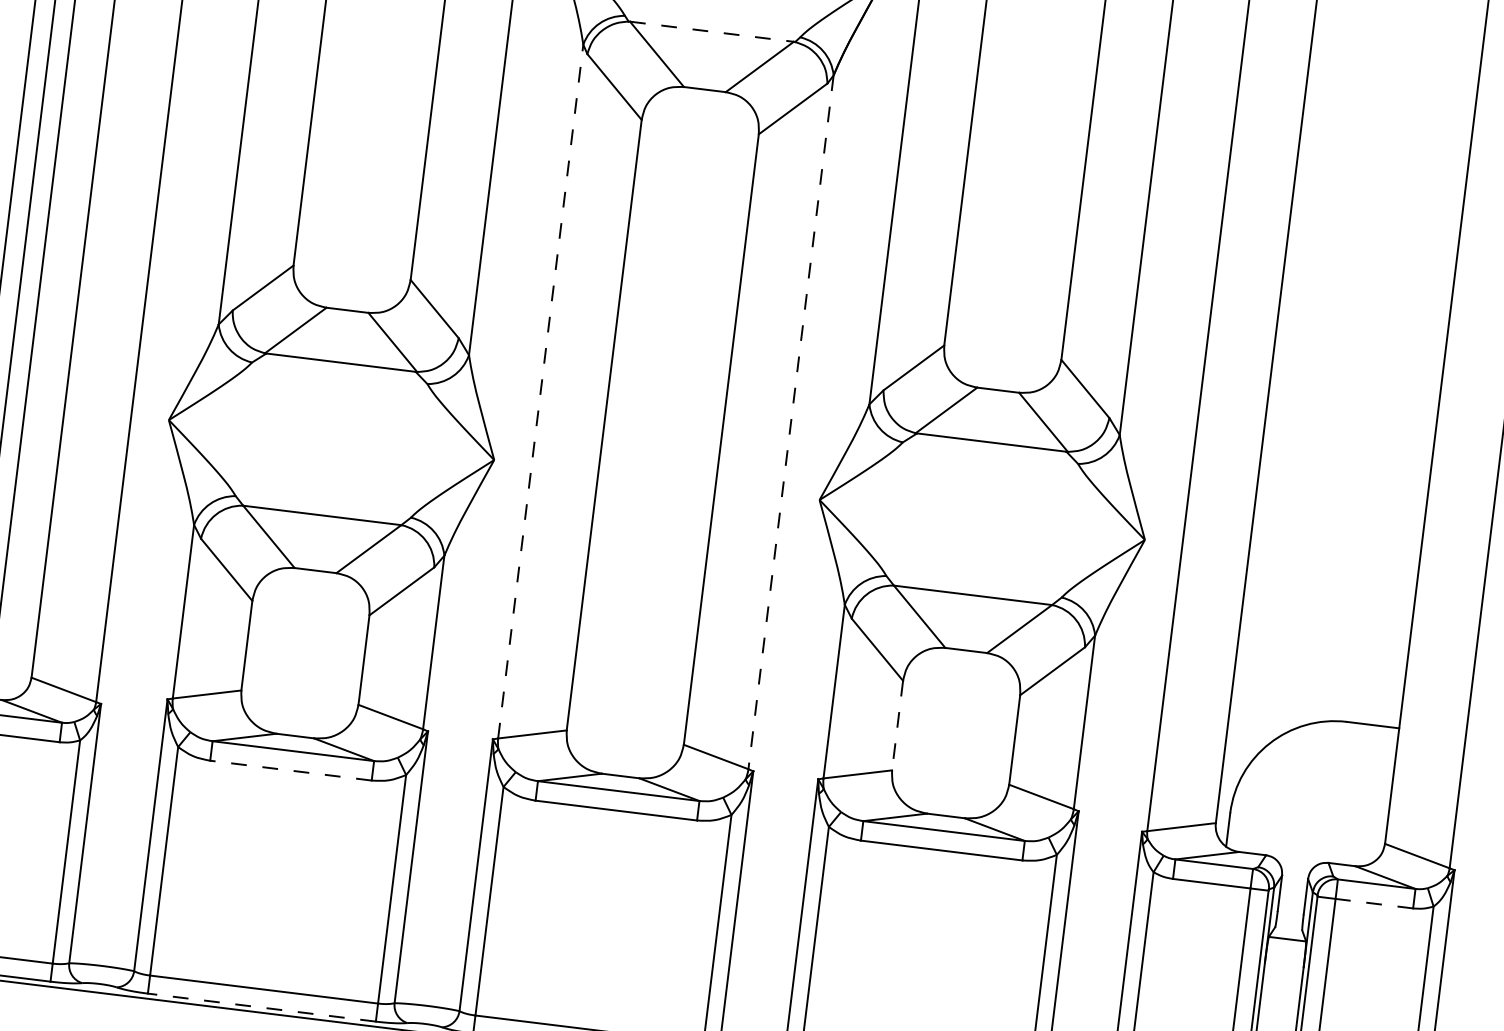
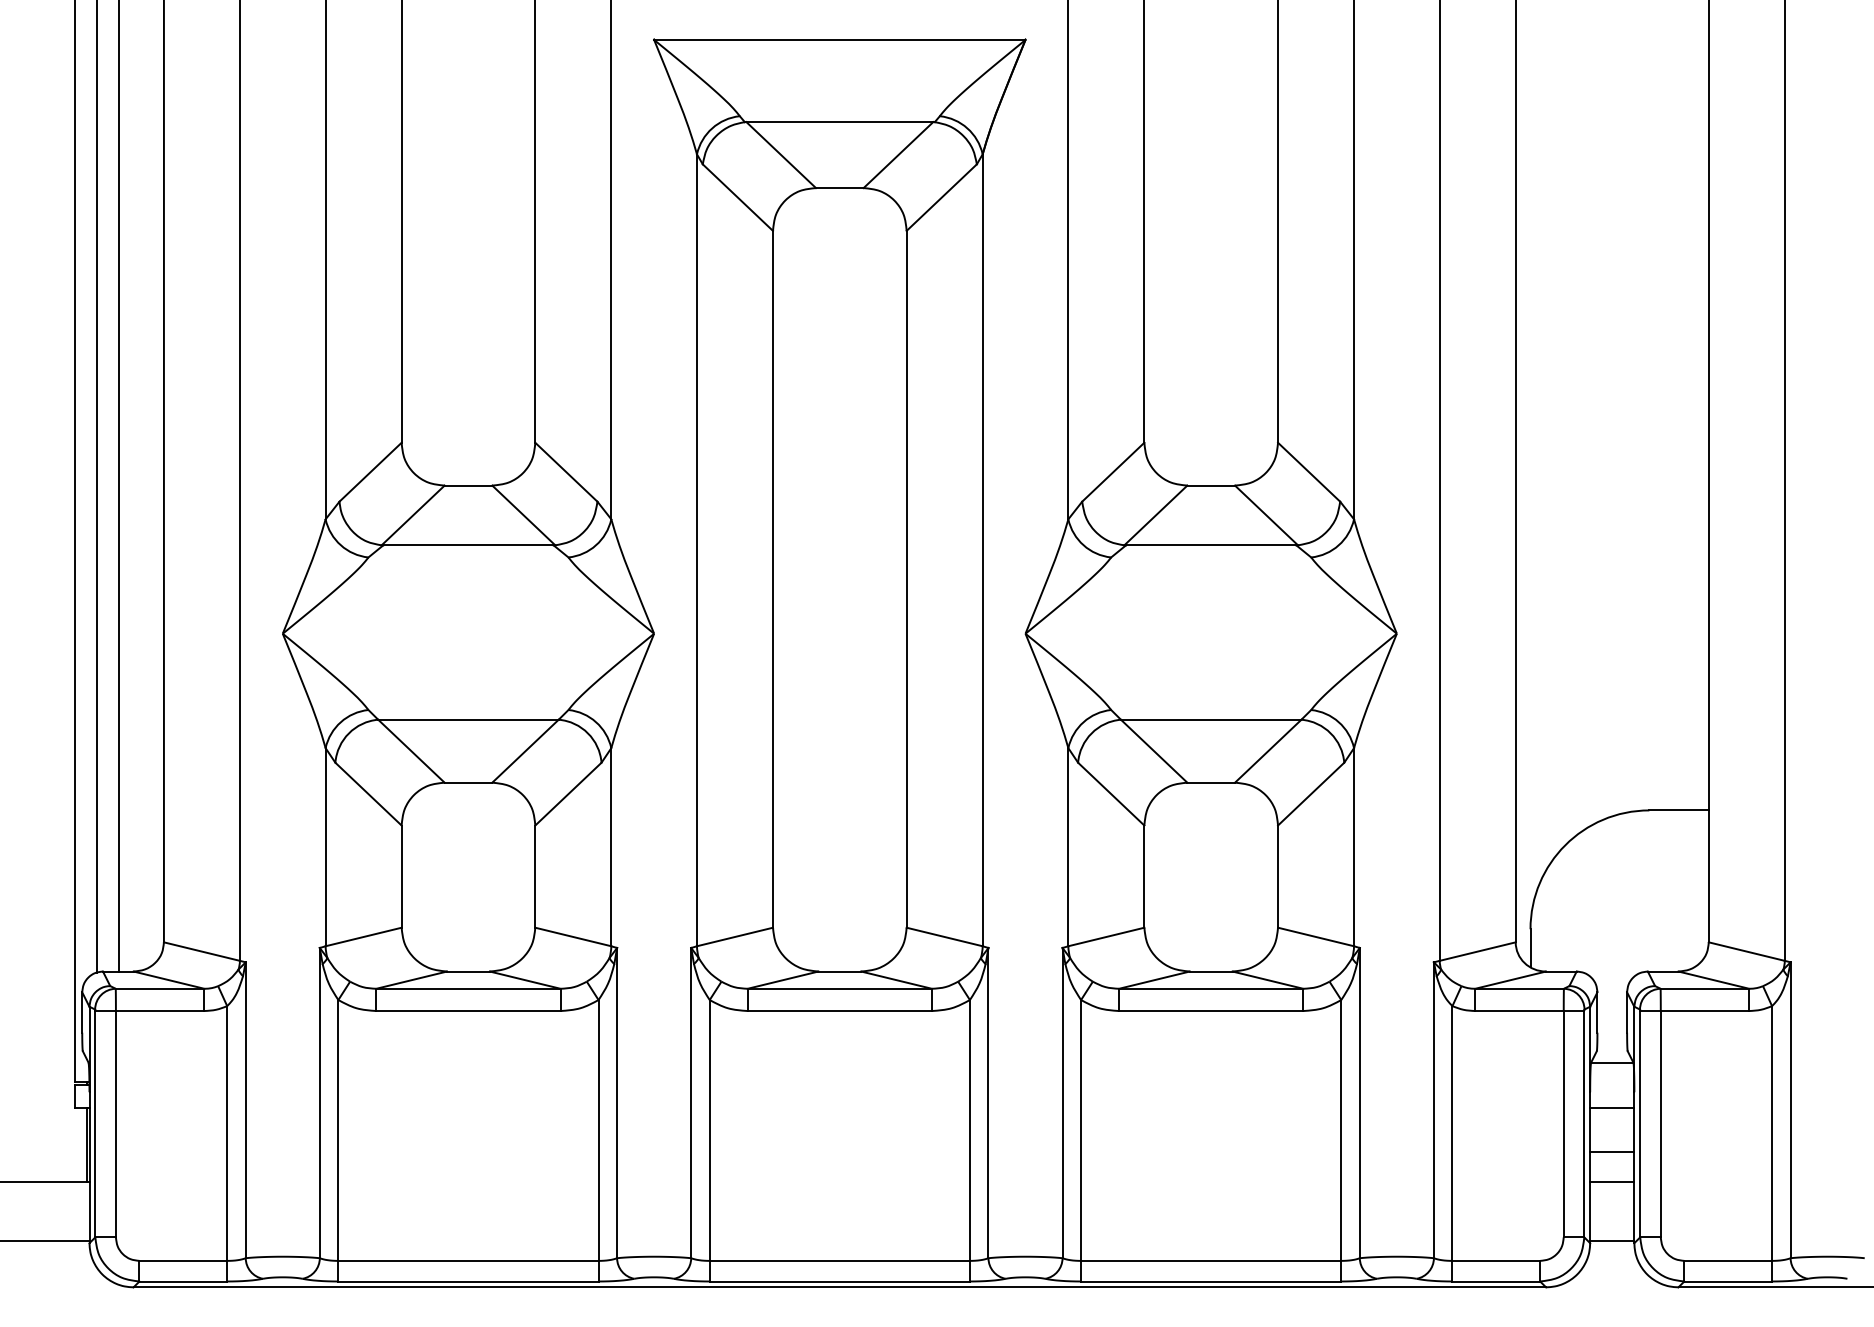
line: (712, 32) -> (840, 122), dashed -> solid
line: (540, 391) -> (696, 550), dashed -> solid
line: (790, 422) -> (982, 550), dashed -> solid
line: (897, 726) -> (1144, 877), dashed -> solid
line: (290, 770) -> (467, 1011), dashed -> solid
line: (1373, 904) -> (1704, 1011), dashed -> solid
line: (1282, 978) -> (1612, 1107), added
line: (261, 1007) -> (467, 1281), dashed -> solid
line: (1278, 1017) -> (1612, 1152), added

